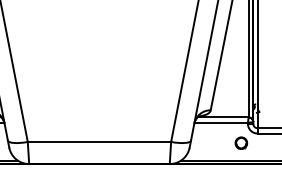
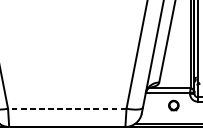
line: (99, 141) -> (67, 108), solid -> dashed
part: (241, 142) -> (173, 105), moved

